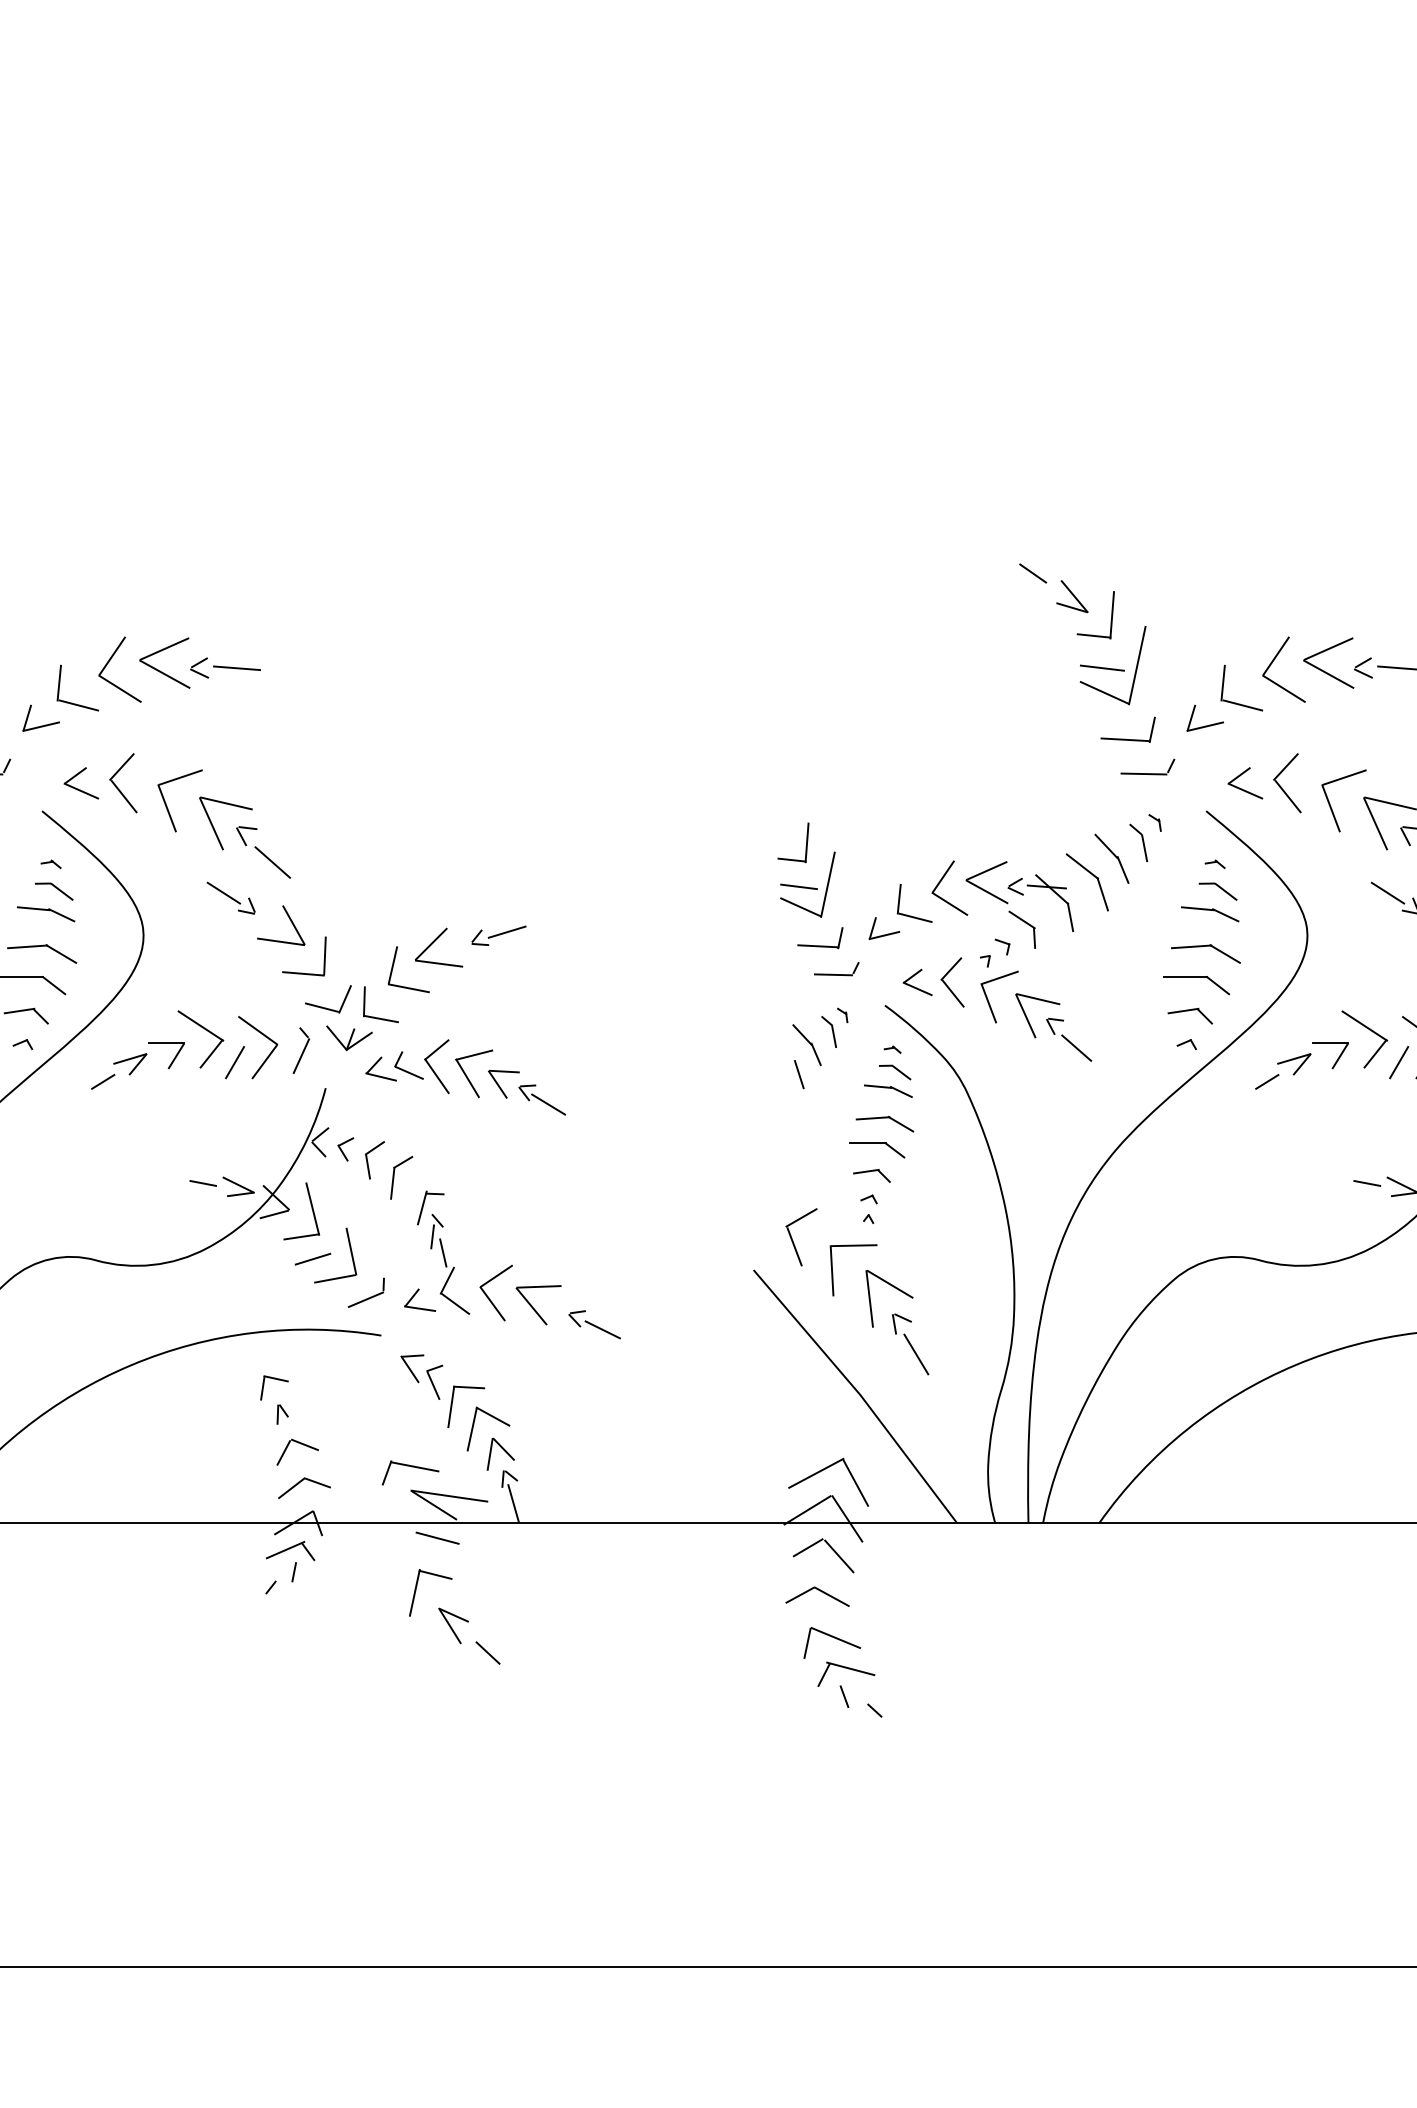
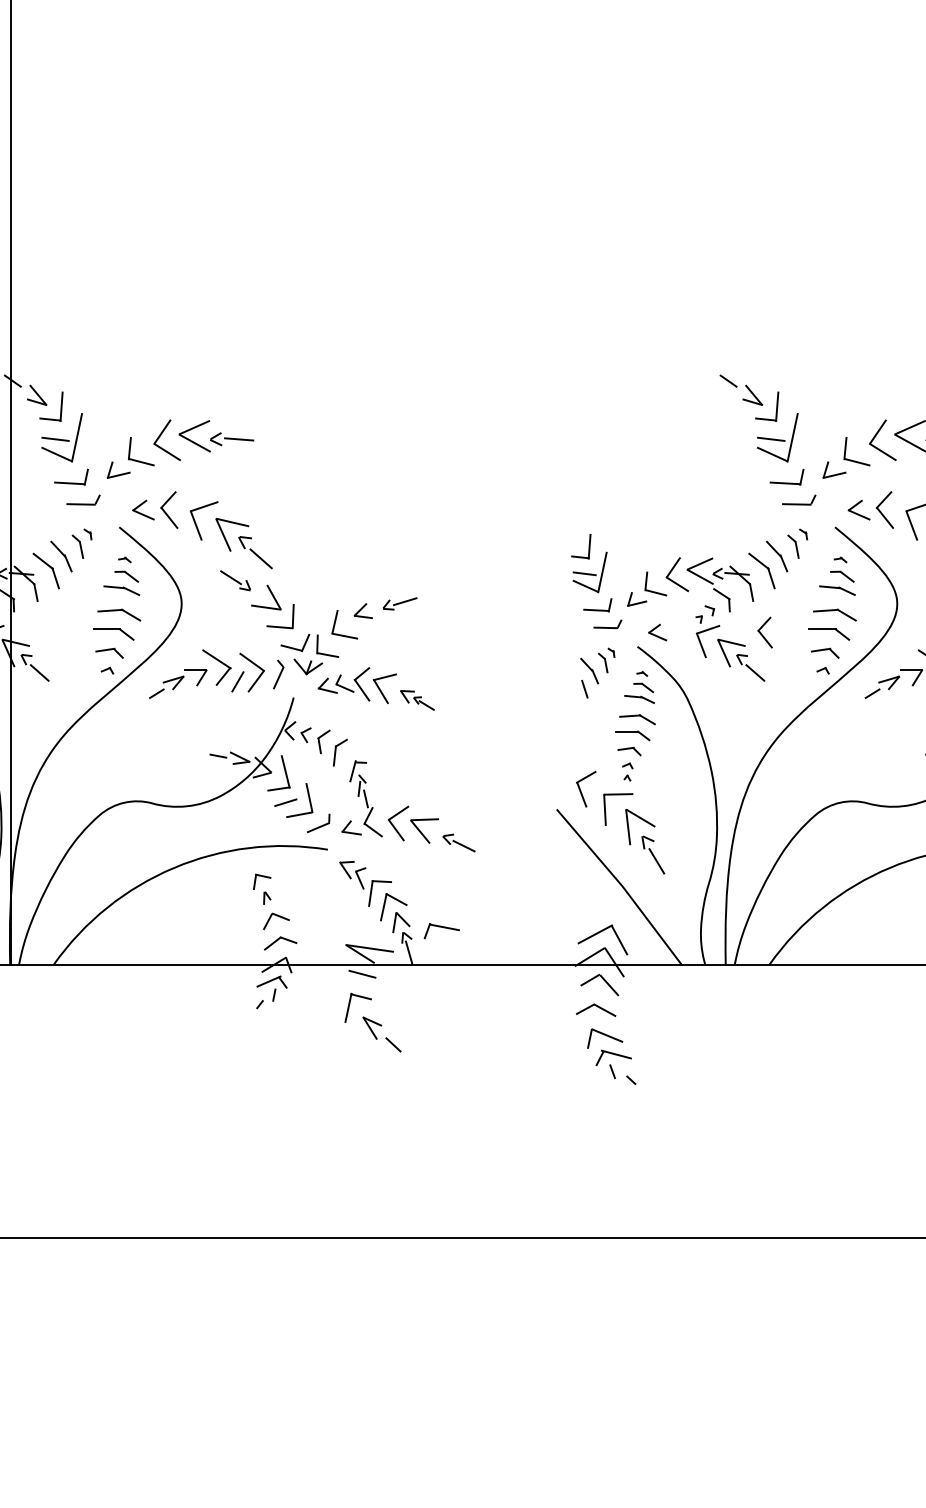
part: (439, 946) -> (363, 610), size x0.6
part: (951, 982) -> (764, 632), moved
part: (527, 1092) -> (417, 700), size x0.7
part: (409, 1473) -> (441, 931), moved

